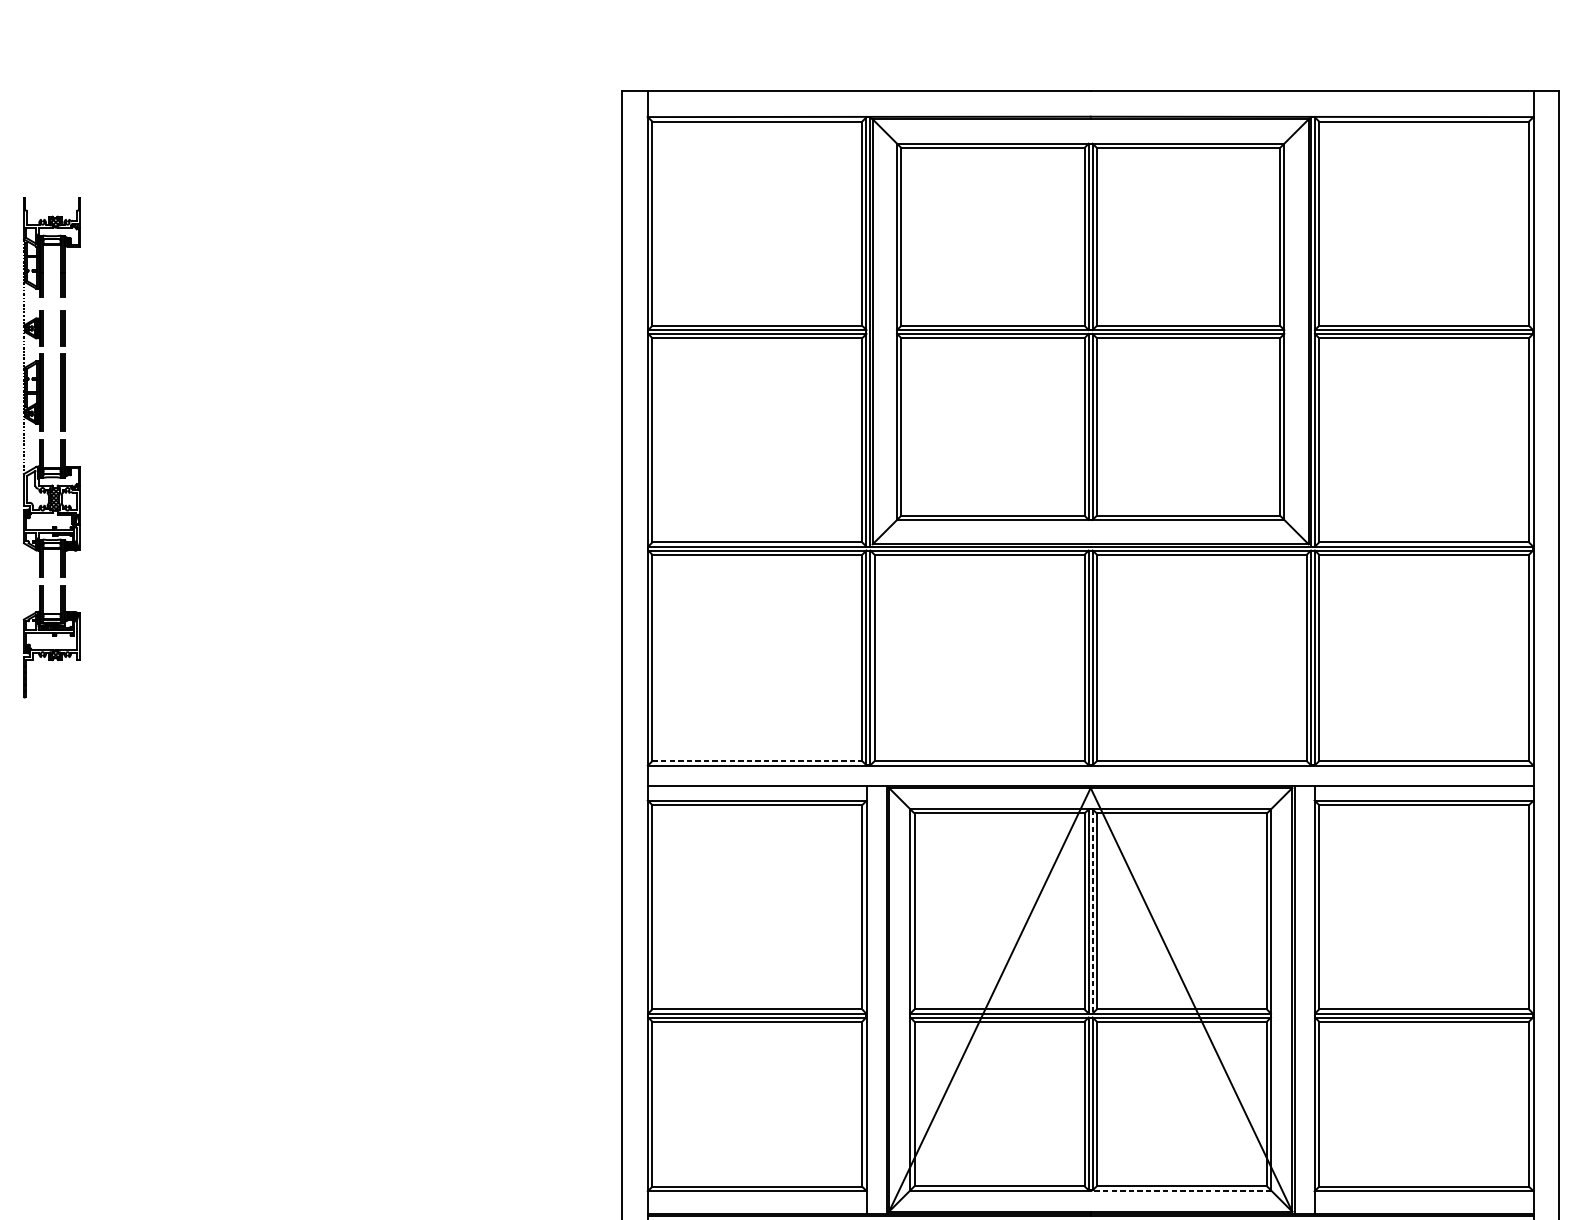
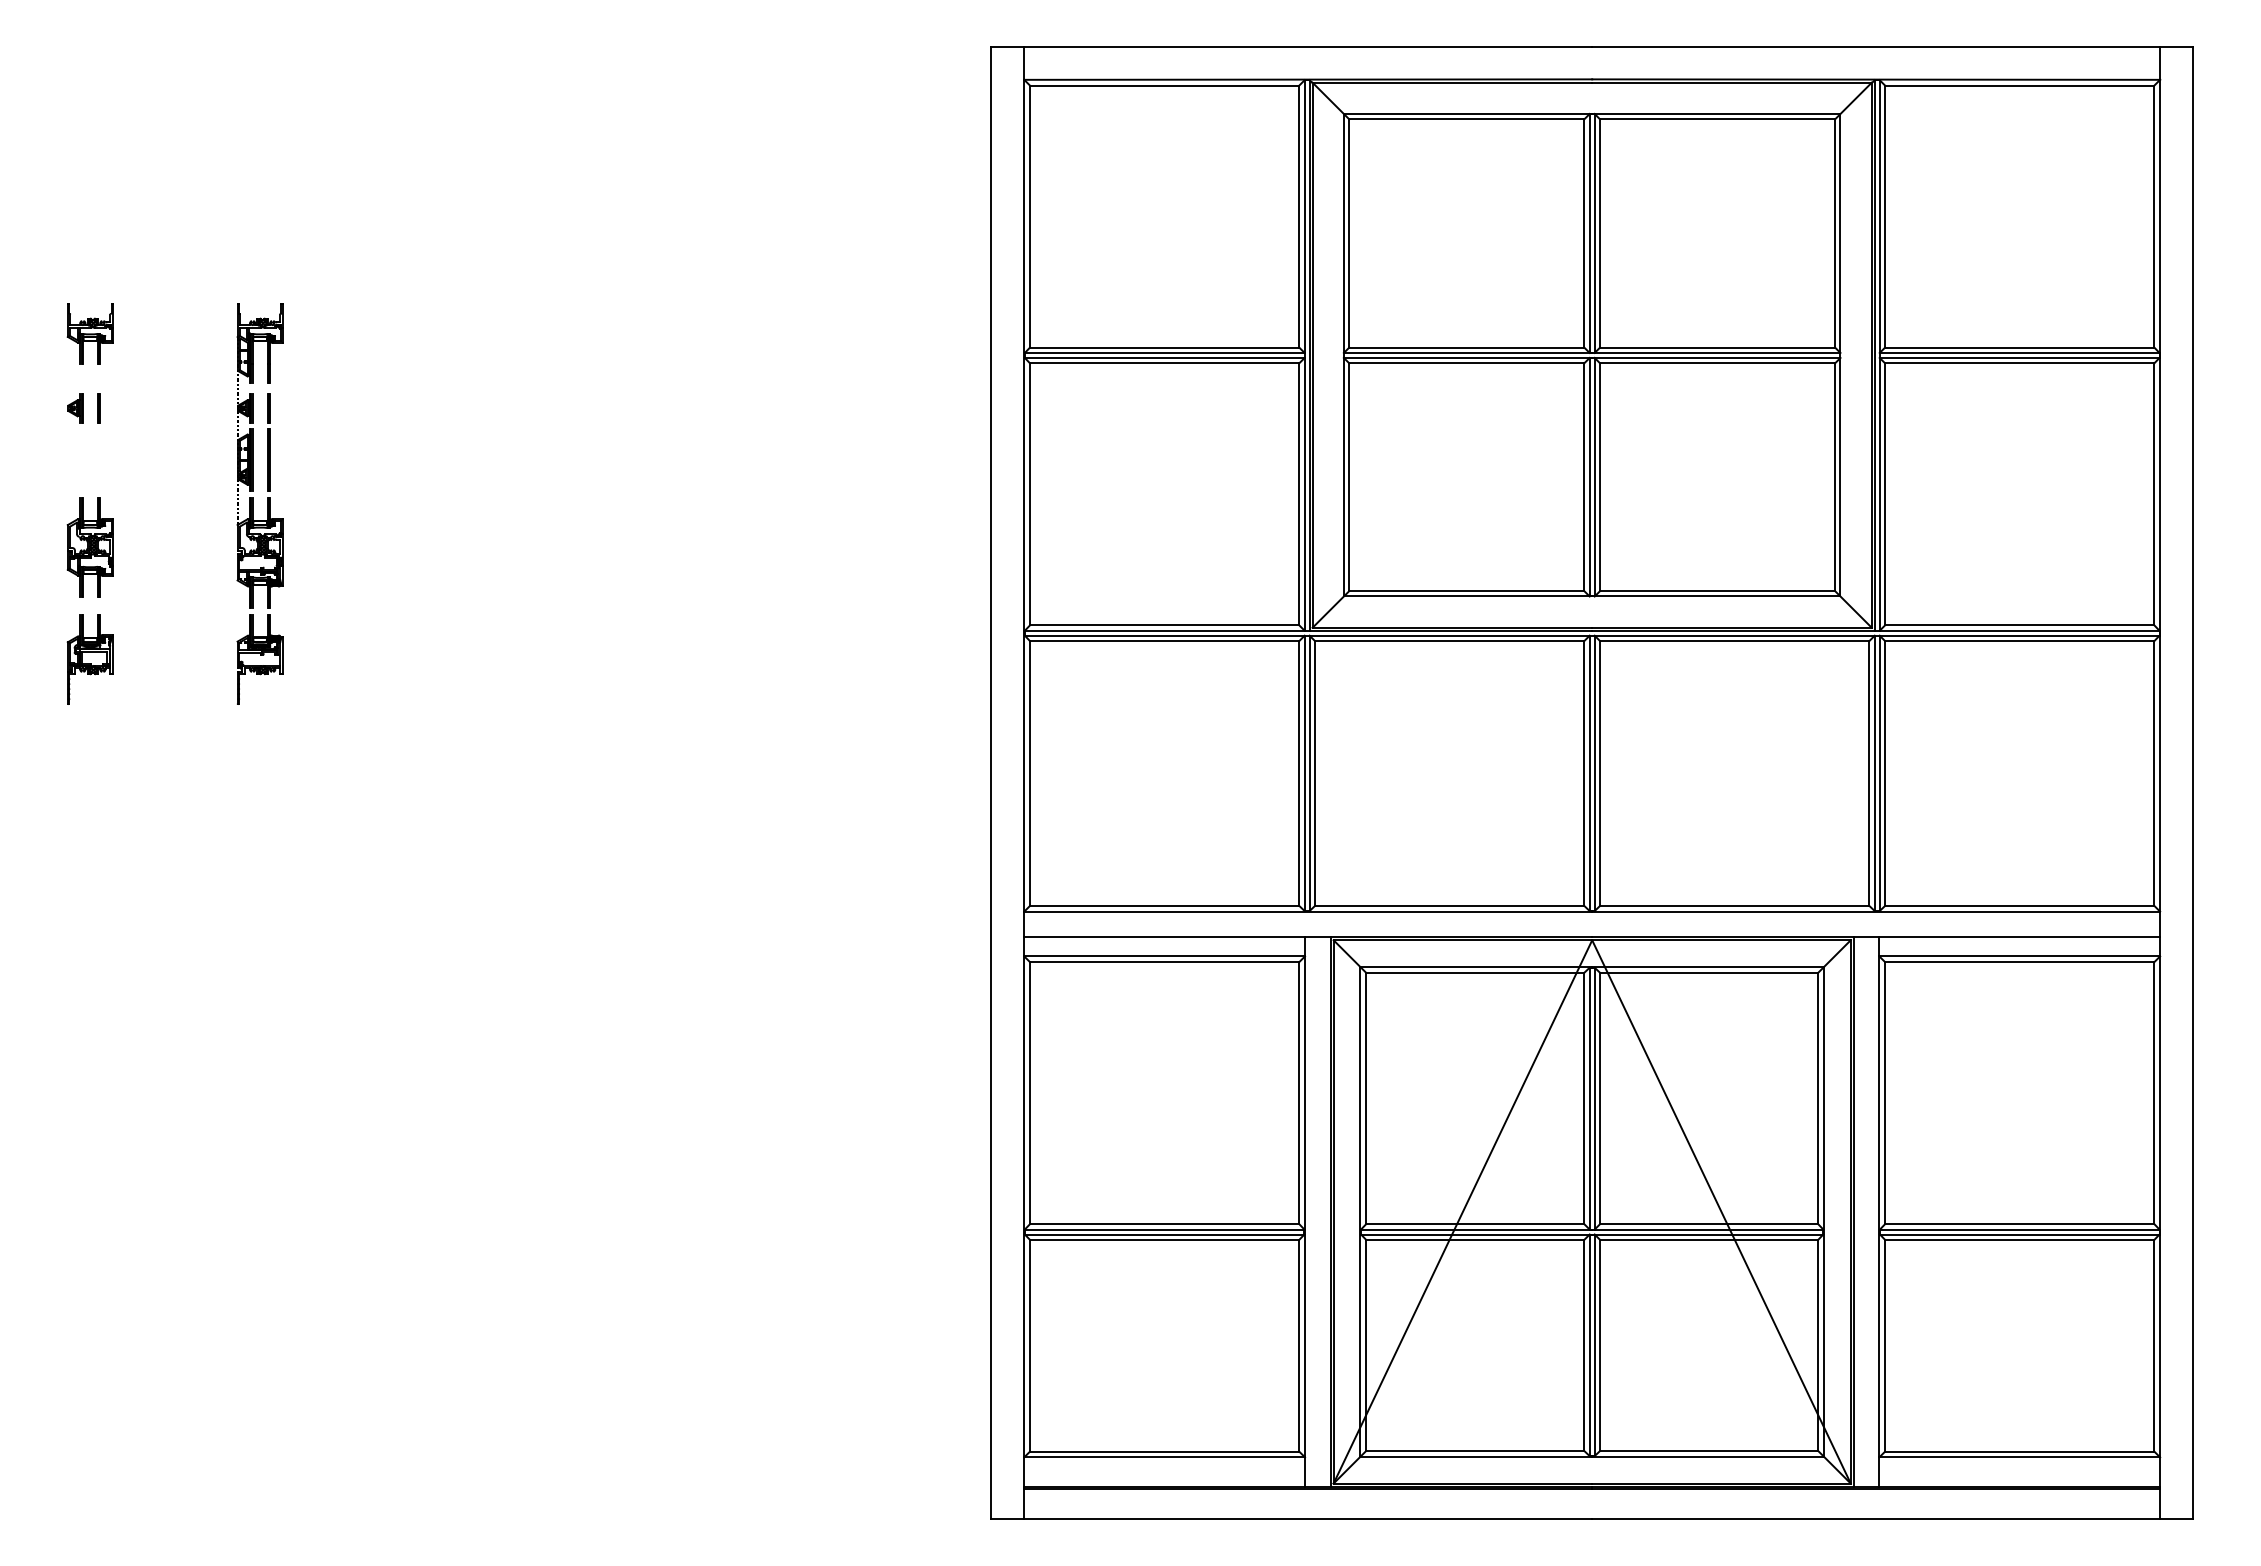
part: (51, 447) -> (259, 503), size x0.62
line: (757, 760) -> (1164, 905), dashed -> solid
line: (1092, 911) -> (1594, 1098), dashed -> solid
line: (1181, 1190) -> (1708, 1456), dashed -> solid

